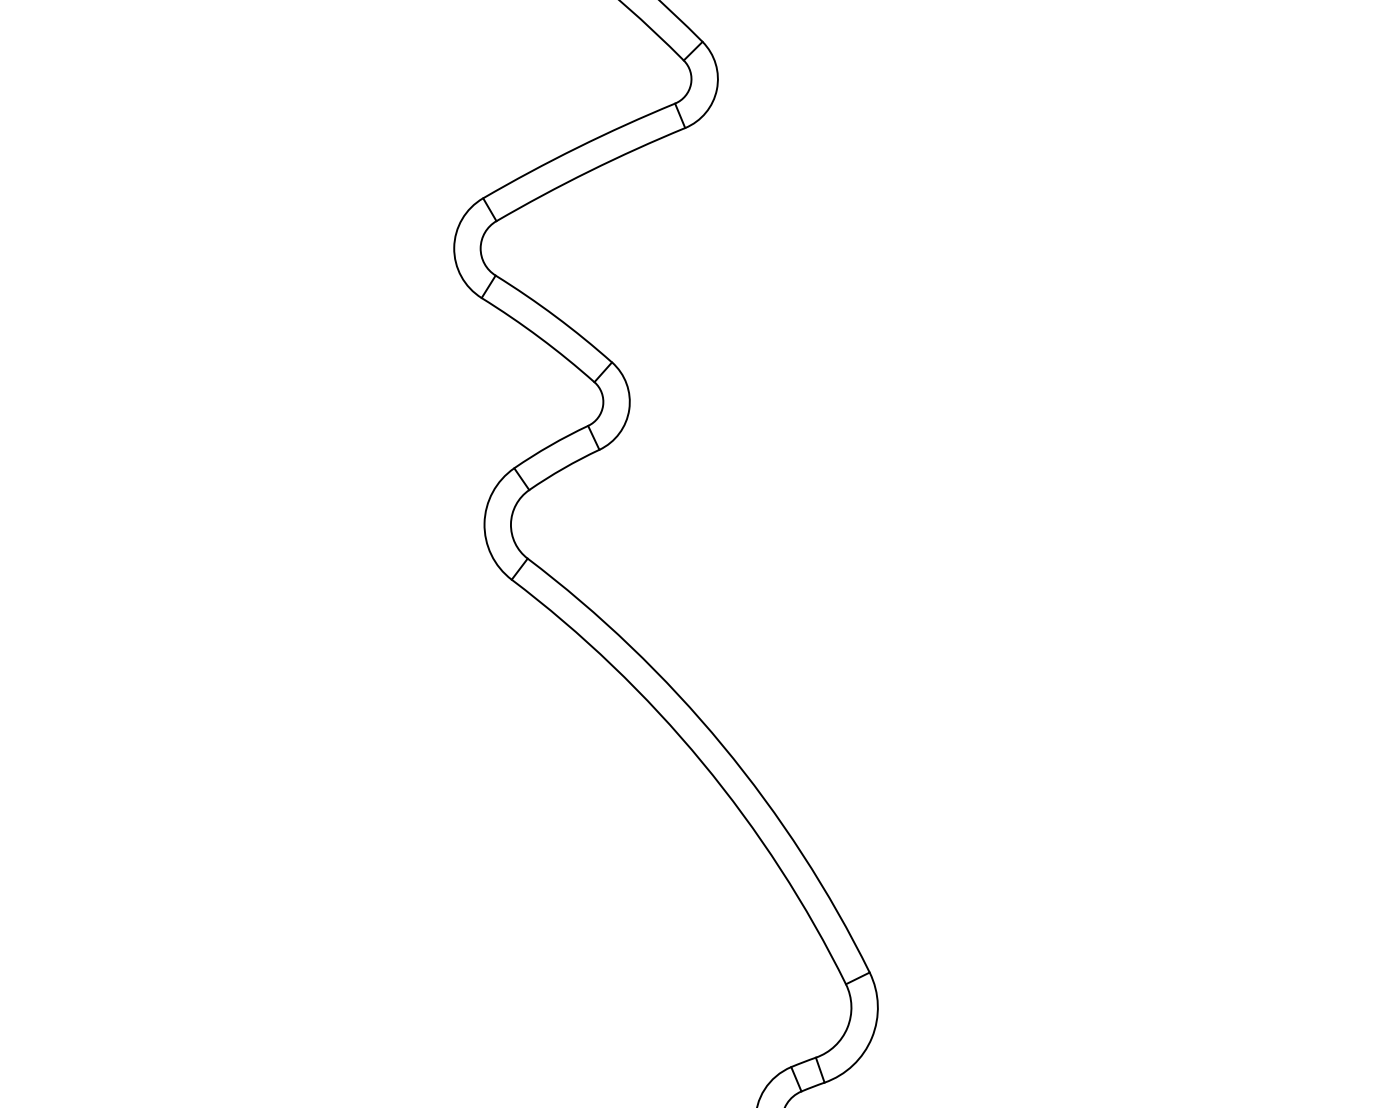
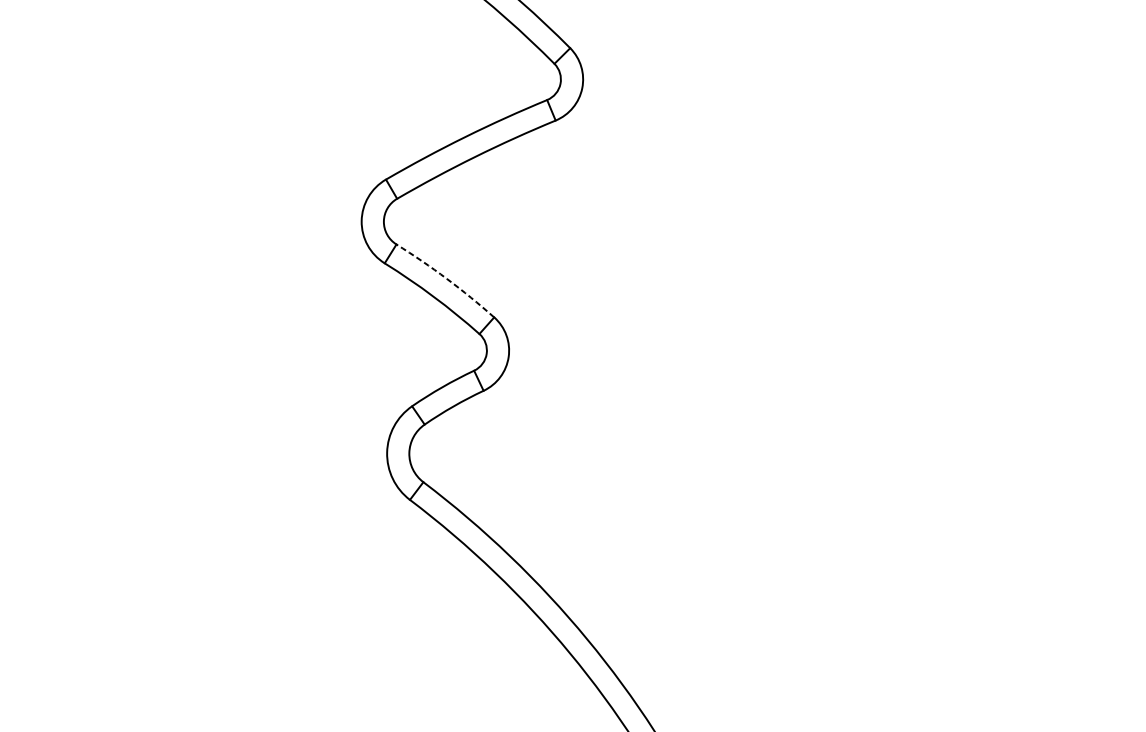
arc: (555, 316) -> (446, 278), solid -> dashed

